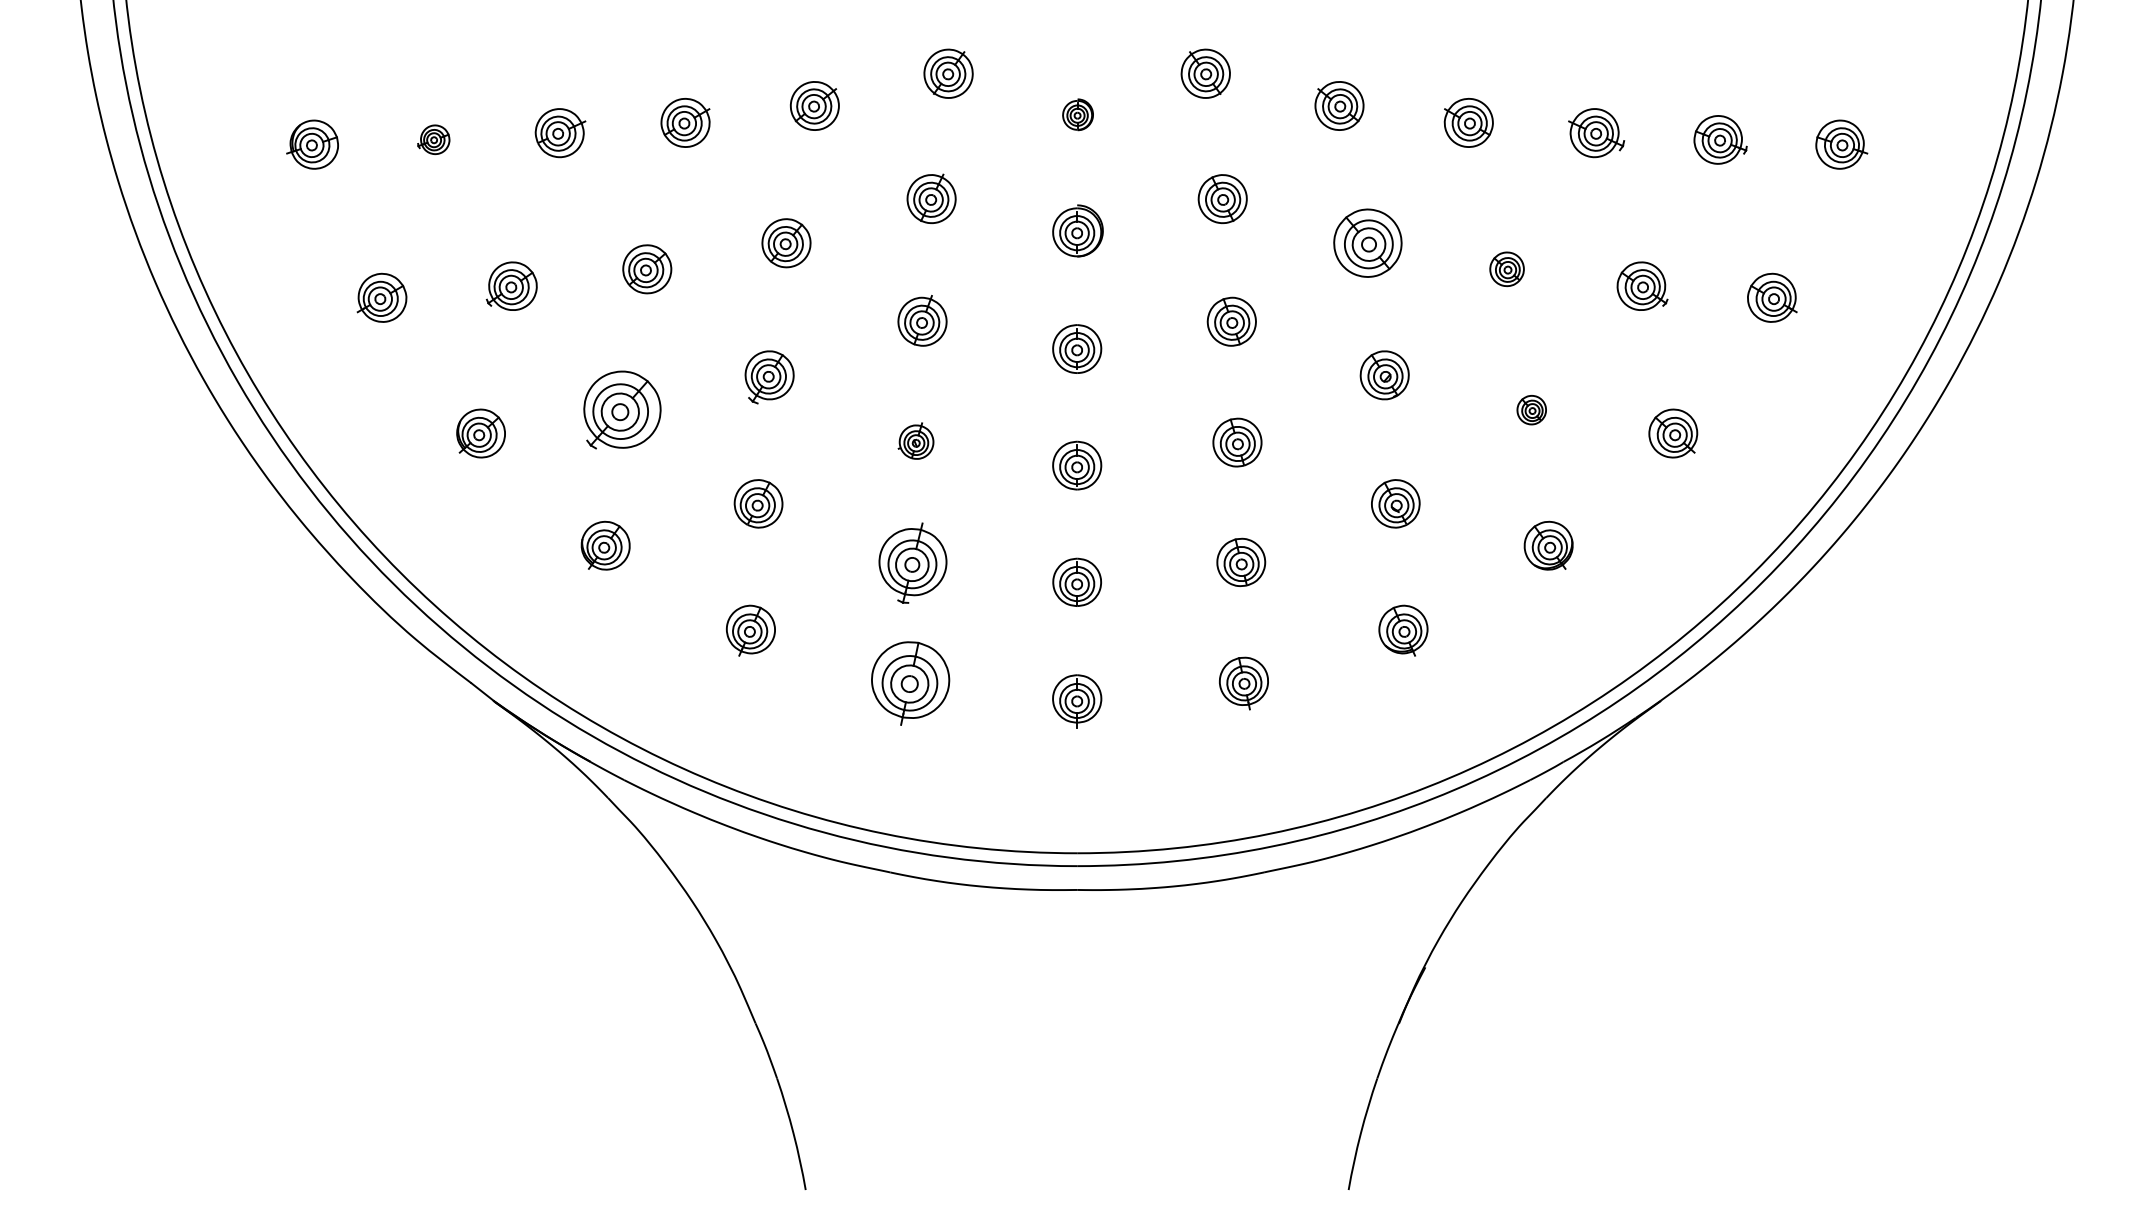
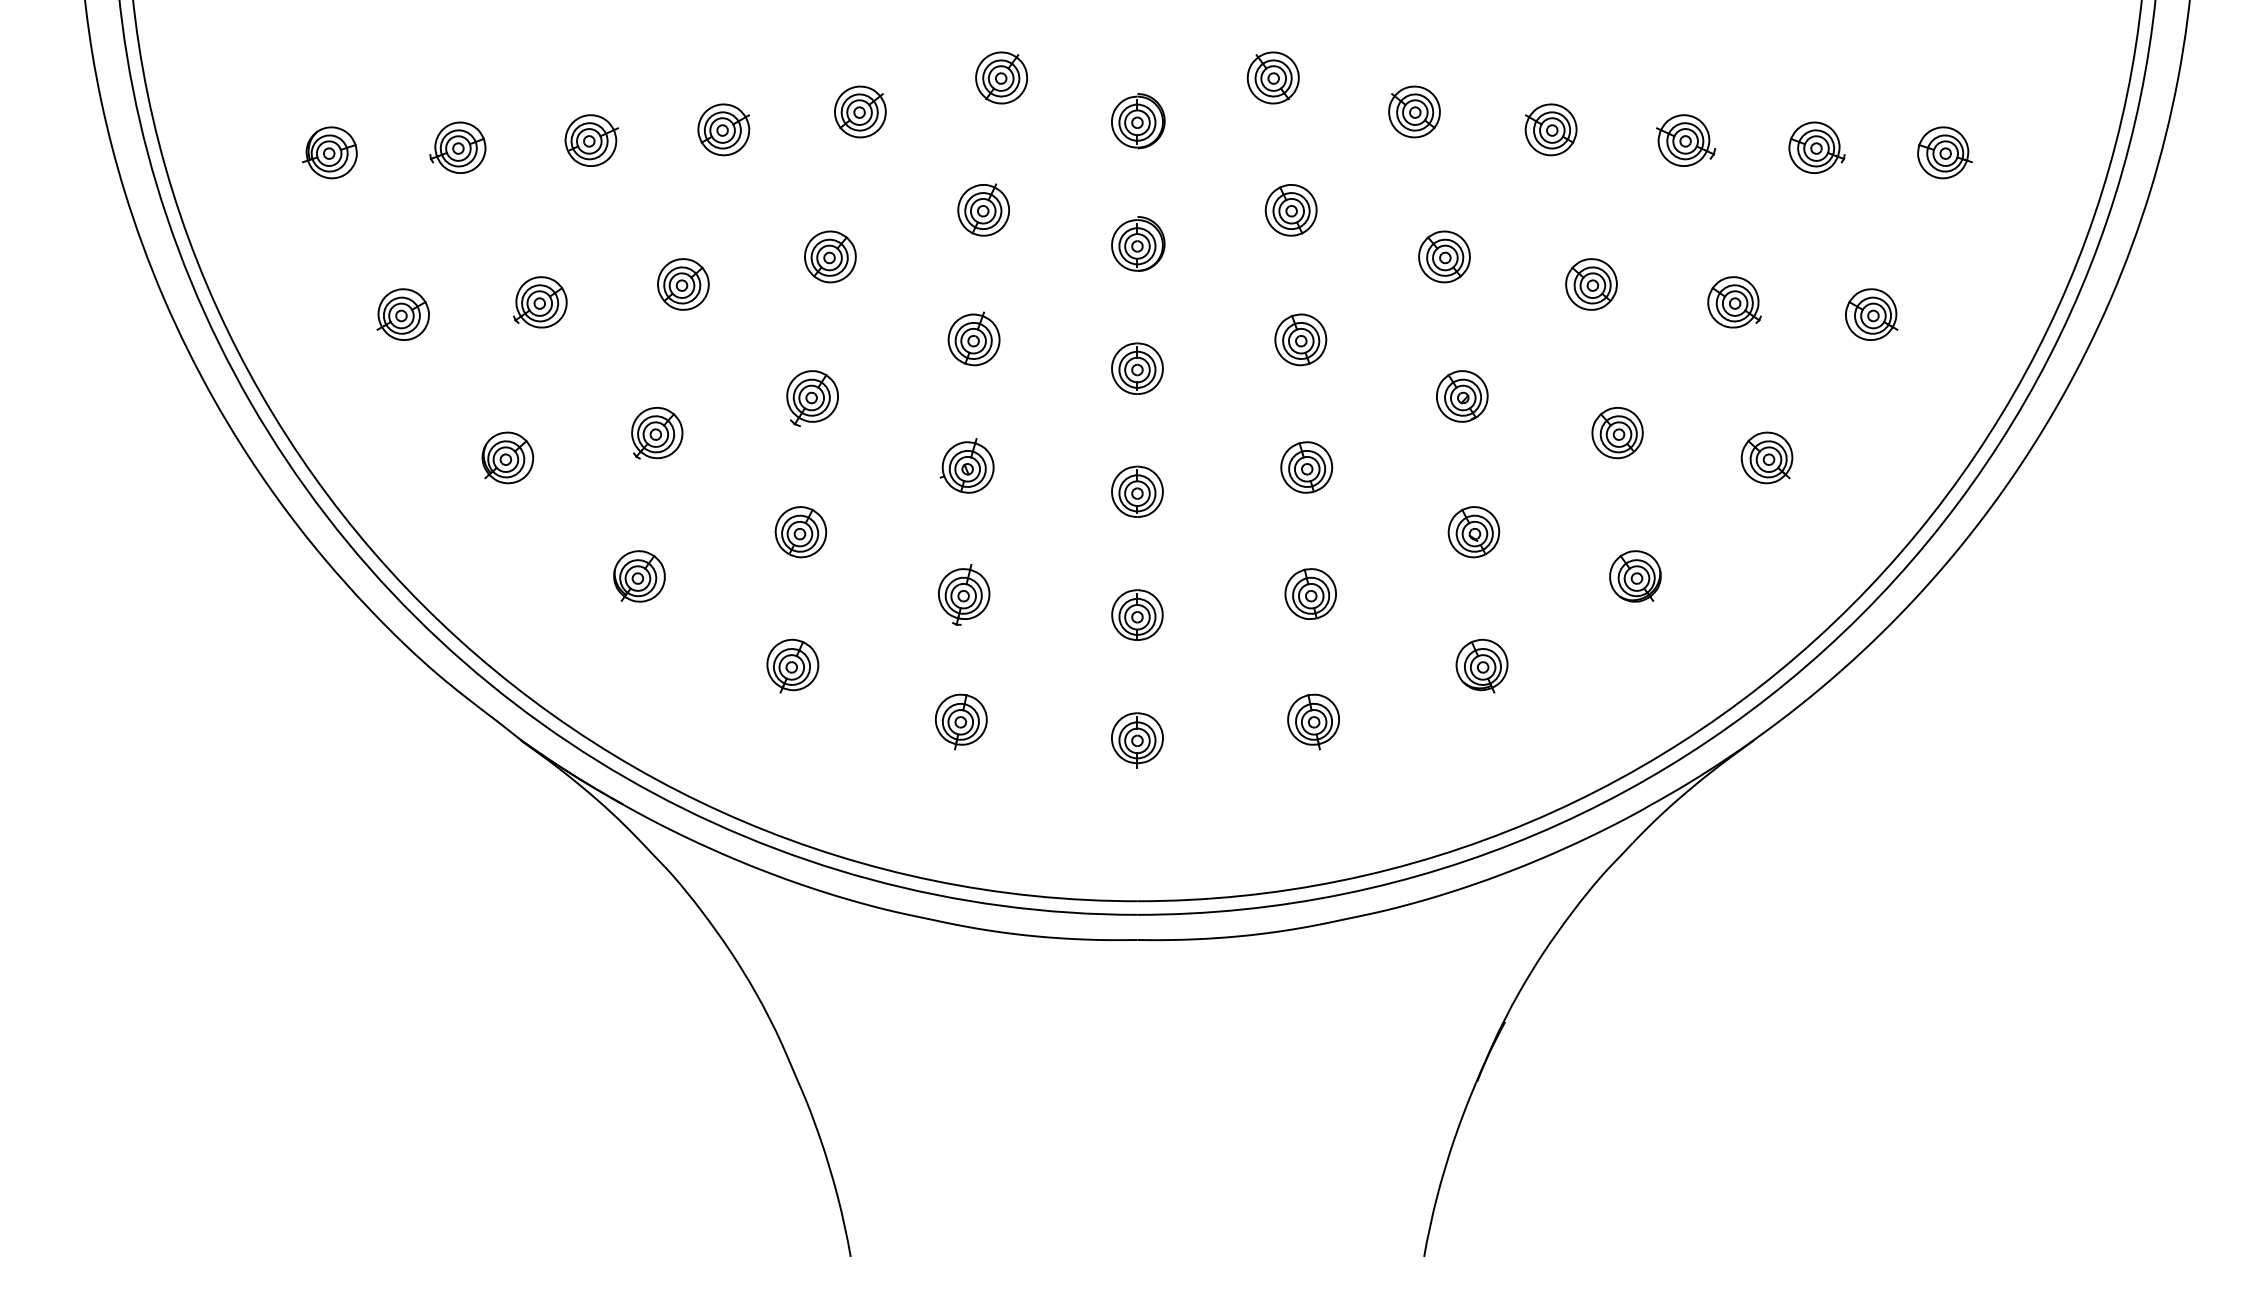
part: (1078, 115) -> (1138, 121), size x1.67
part: (433, 139) -> (457, 147), size x1.67
part: (1367, 242) -> (1444, 256), size x0.71
part: (1507, 269) -> (1591, 284), size x1.43
part: (622, 410) -> (657, 433), size x0.62
part: (1531, 410) -> (1617, 433), size x1.67
part: (915, 440) -> (966, 465), size x1.43
part: (913, 562) -> (964, 594), size x0.71
part: (909, 683) -> (960, 721), size x0.62

